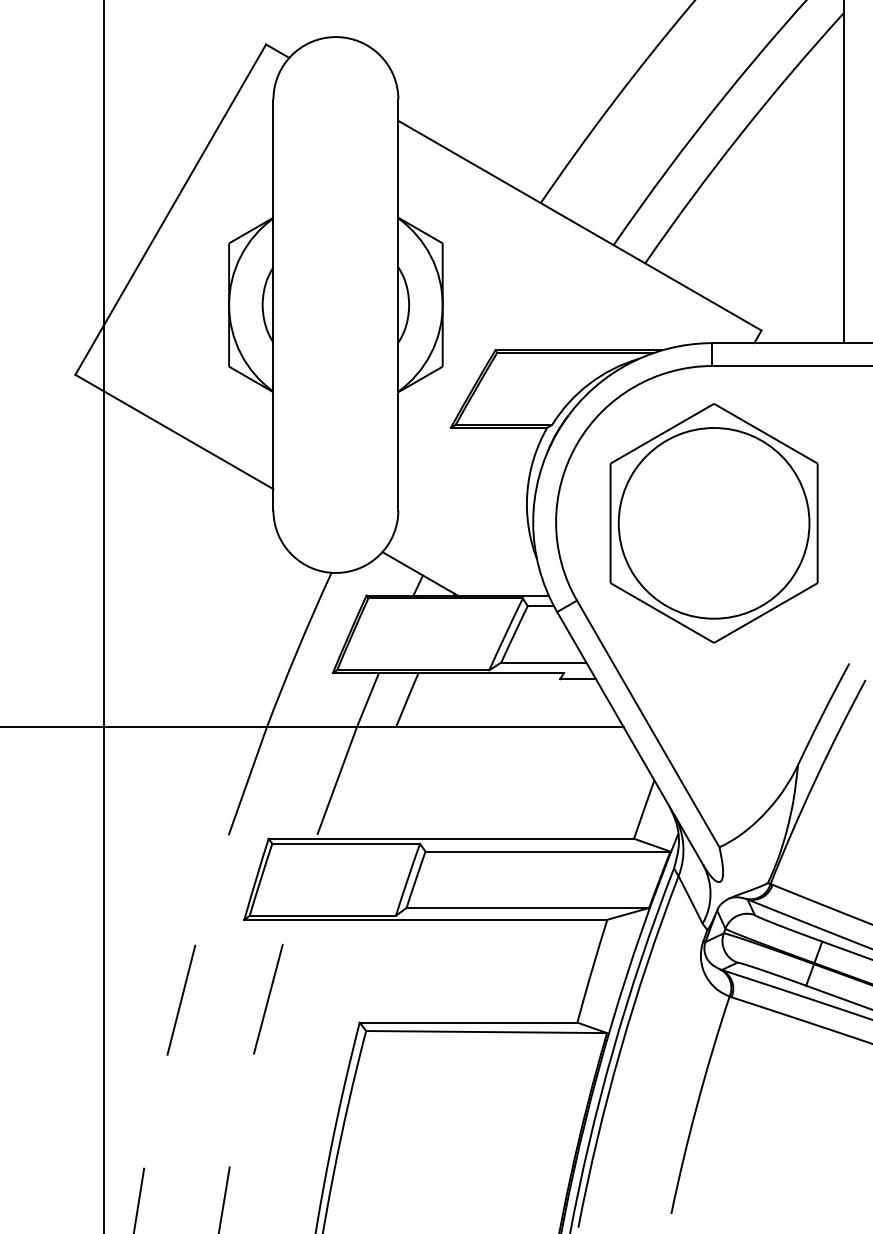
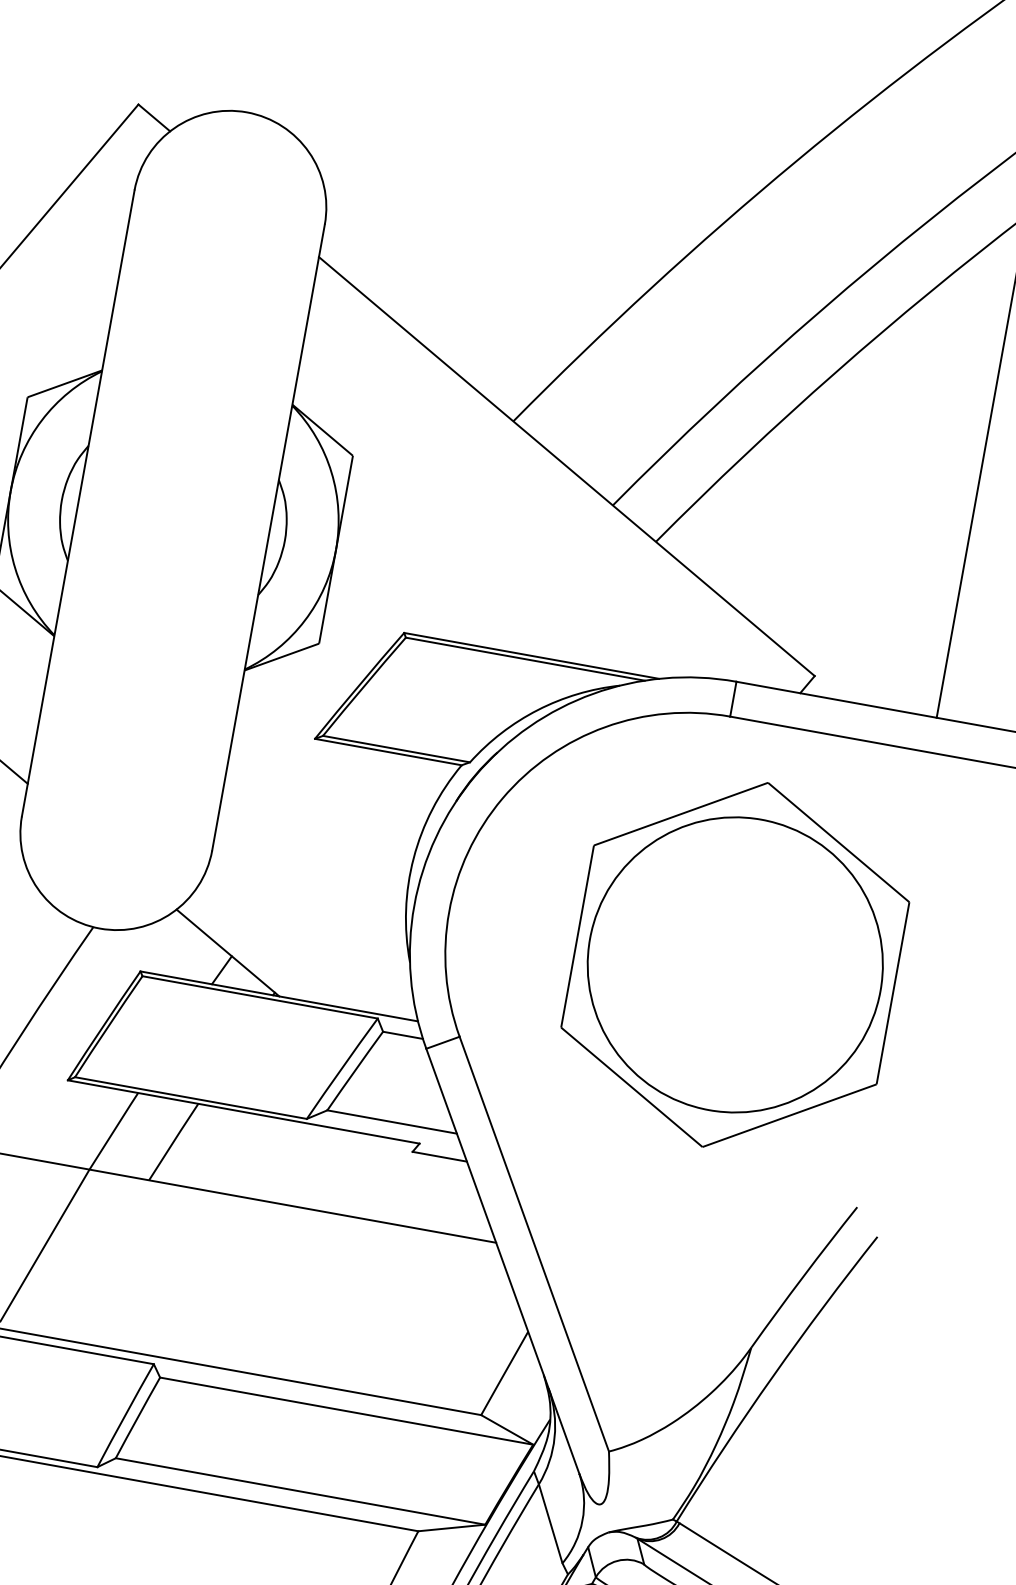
part: (713, 523) -> (734, 964), moved

